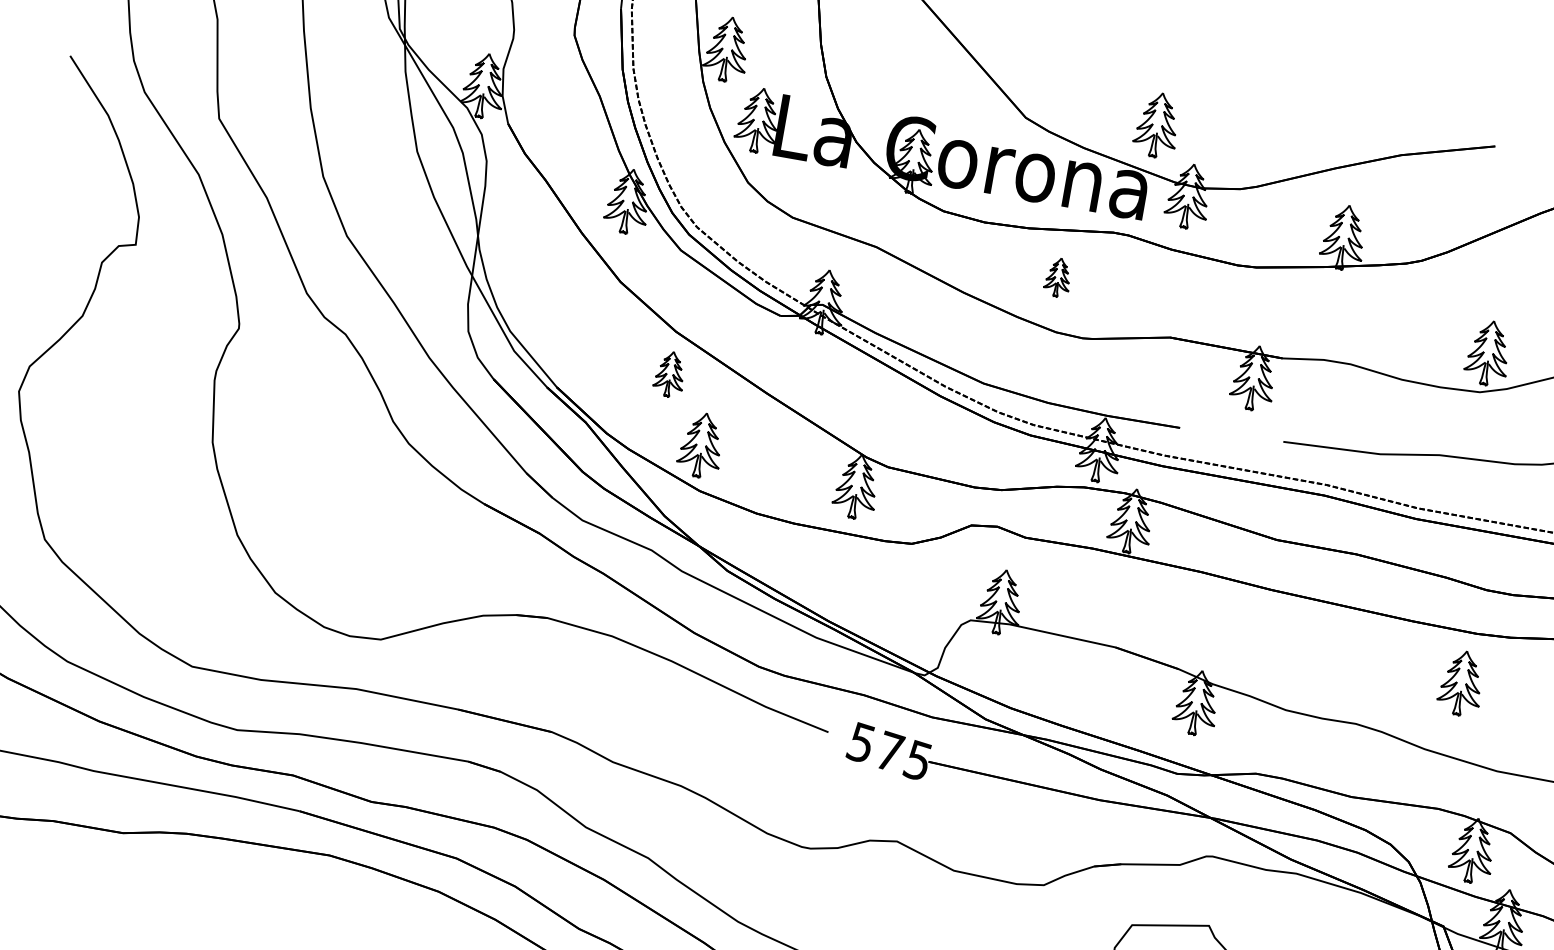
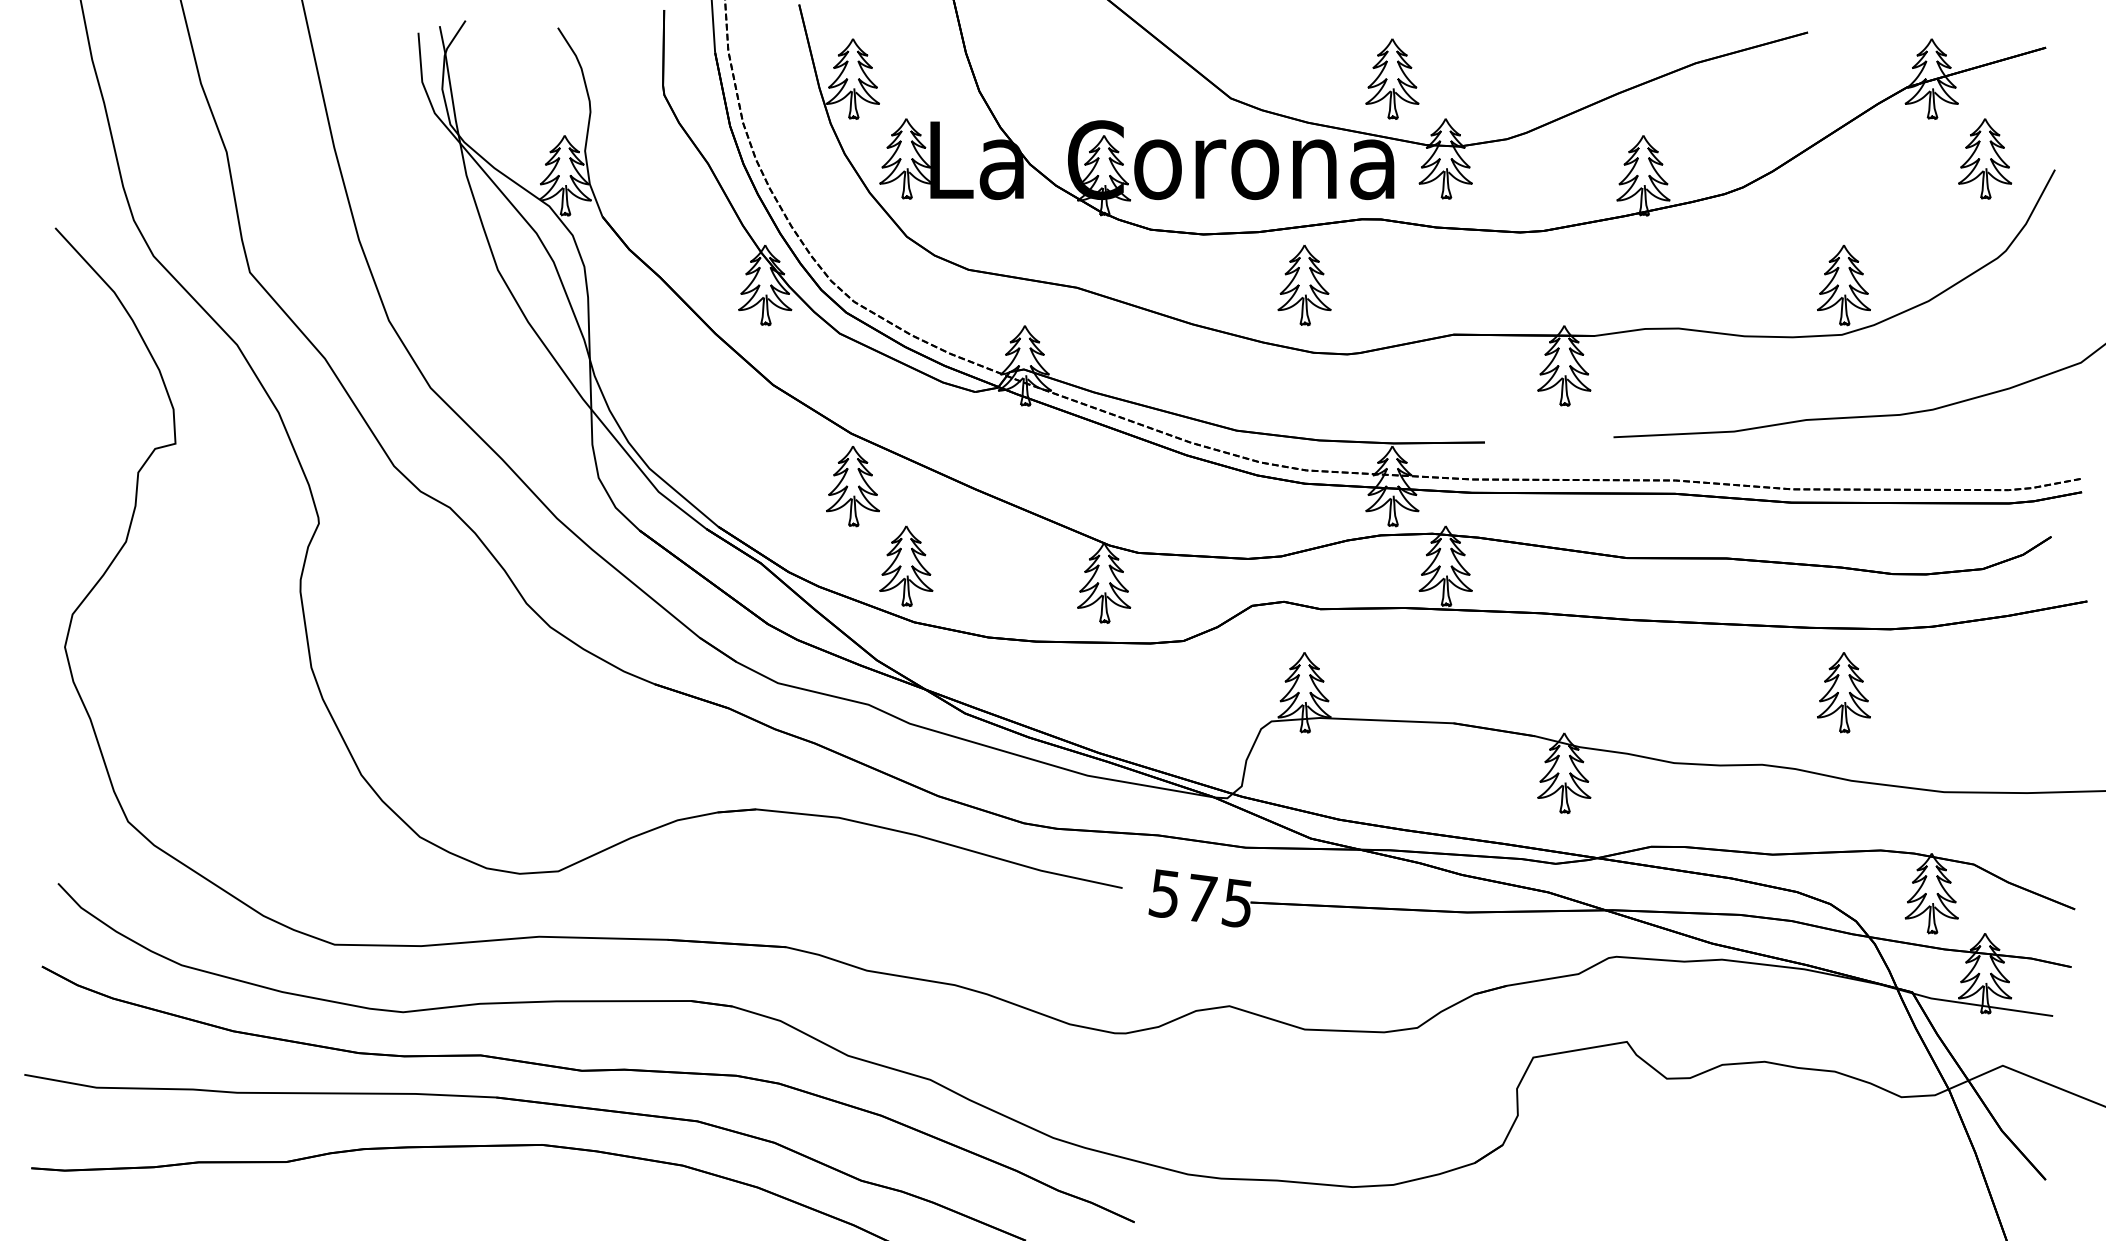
part: (1058, 277) -> (1304, 285), size x1.67
part: (669, 374) -> (852, 486), size x1.43
part: (1461, 683) -> (1843, 692), moved

